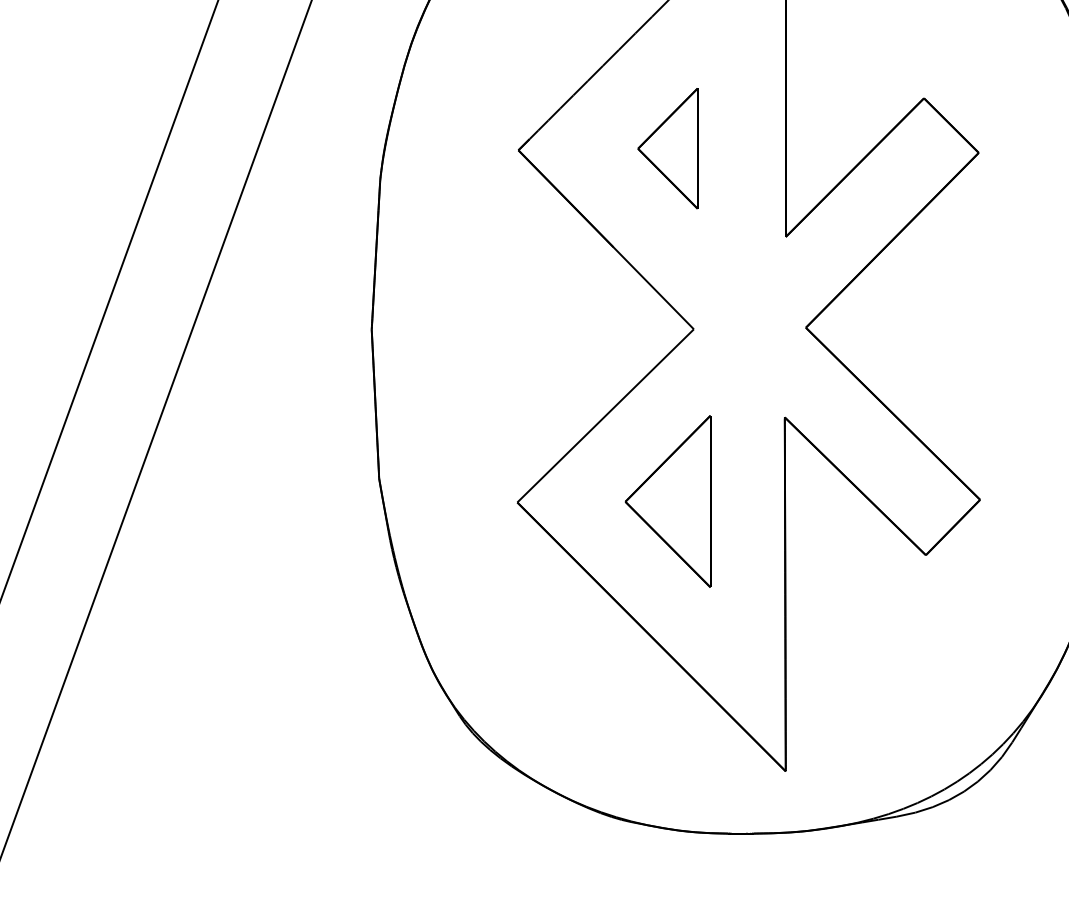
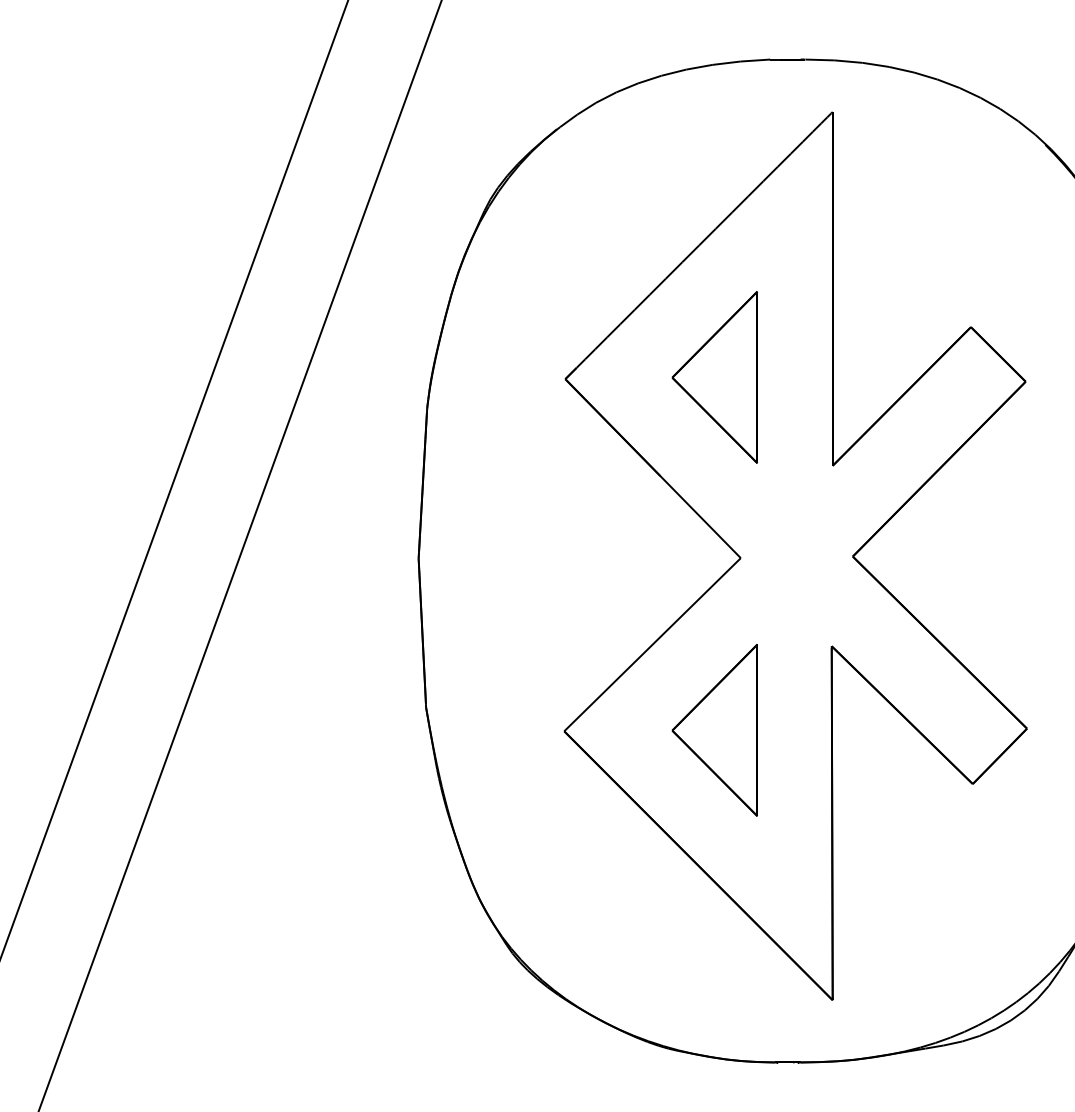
part: (667, 148) -> (714, 377), size x1.43

